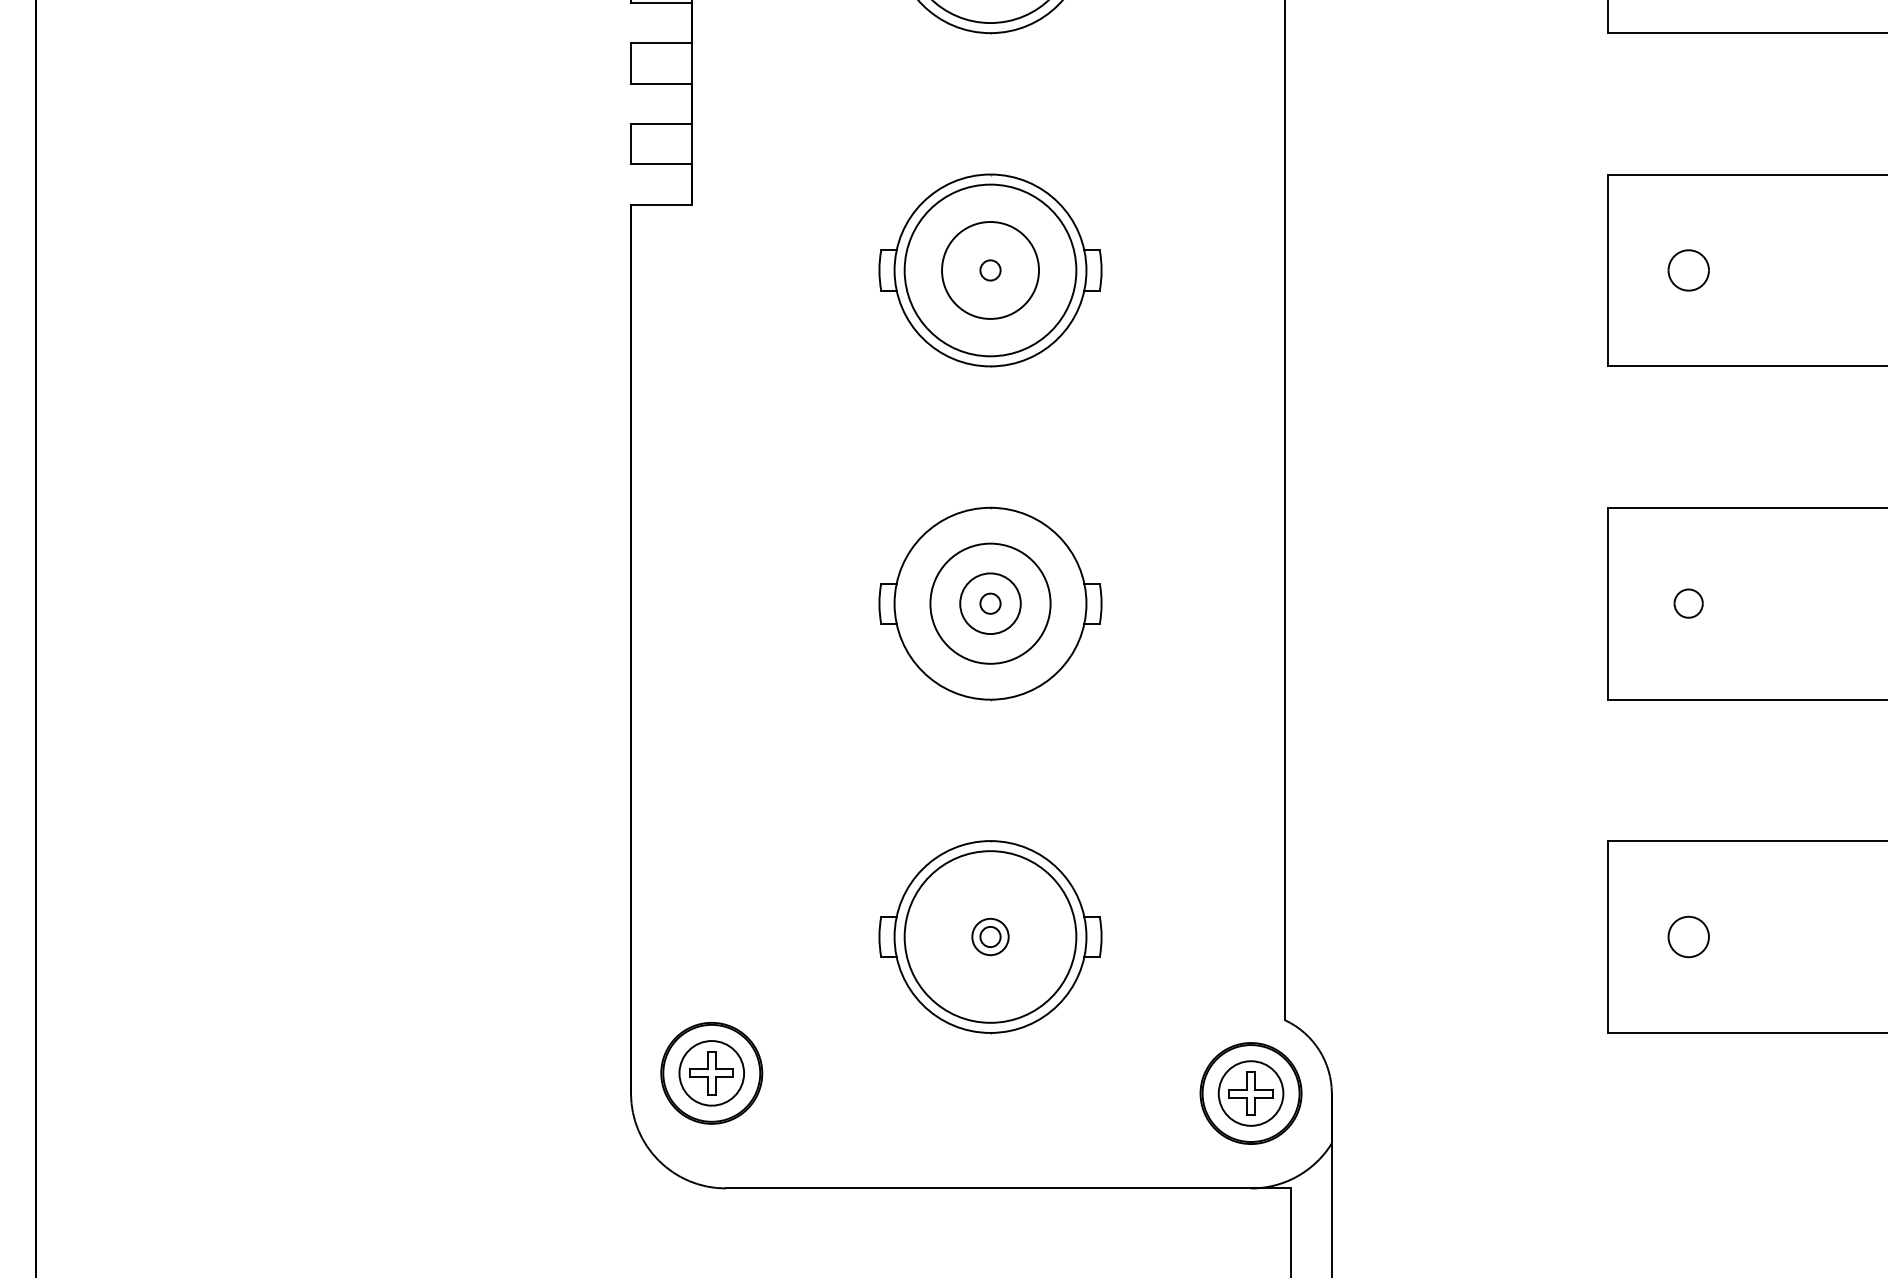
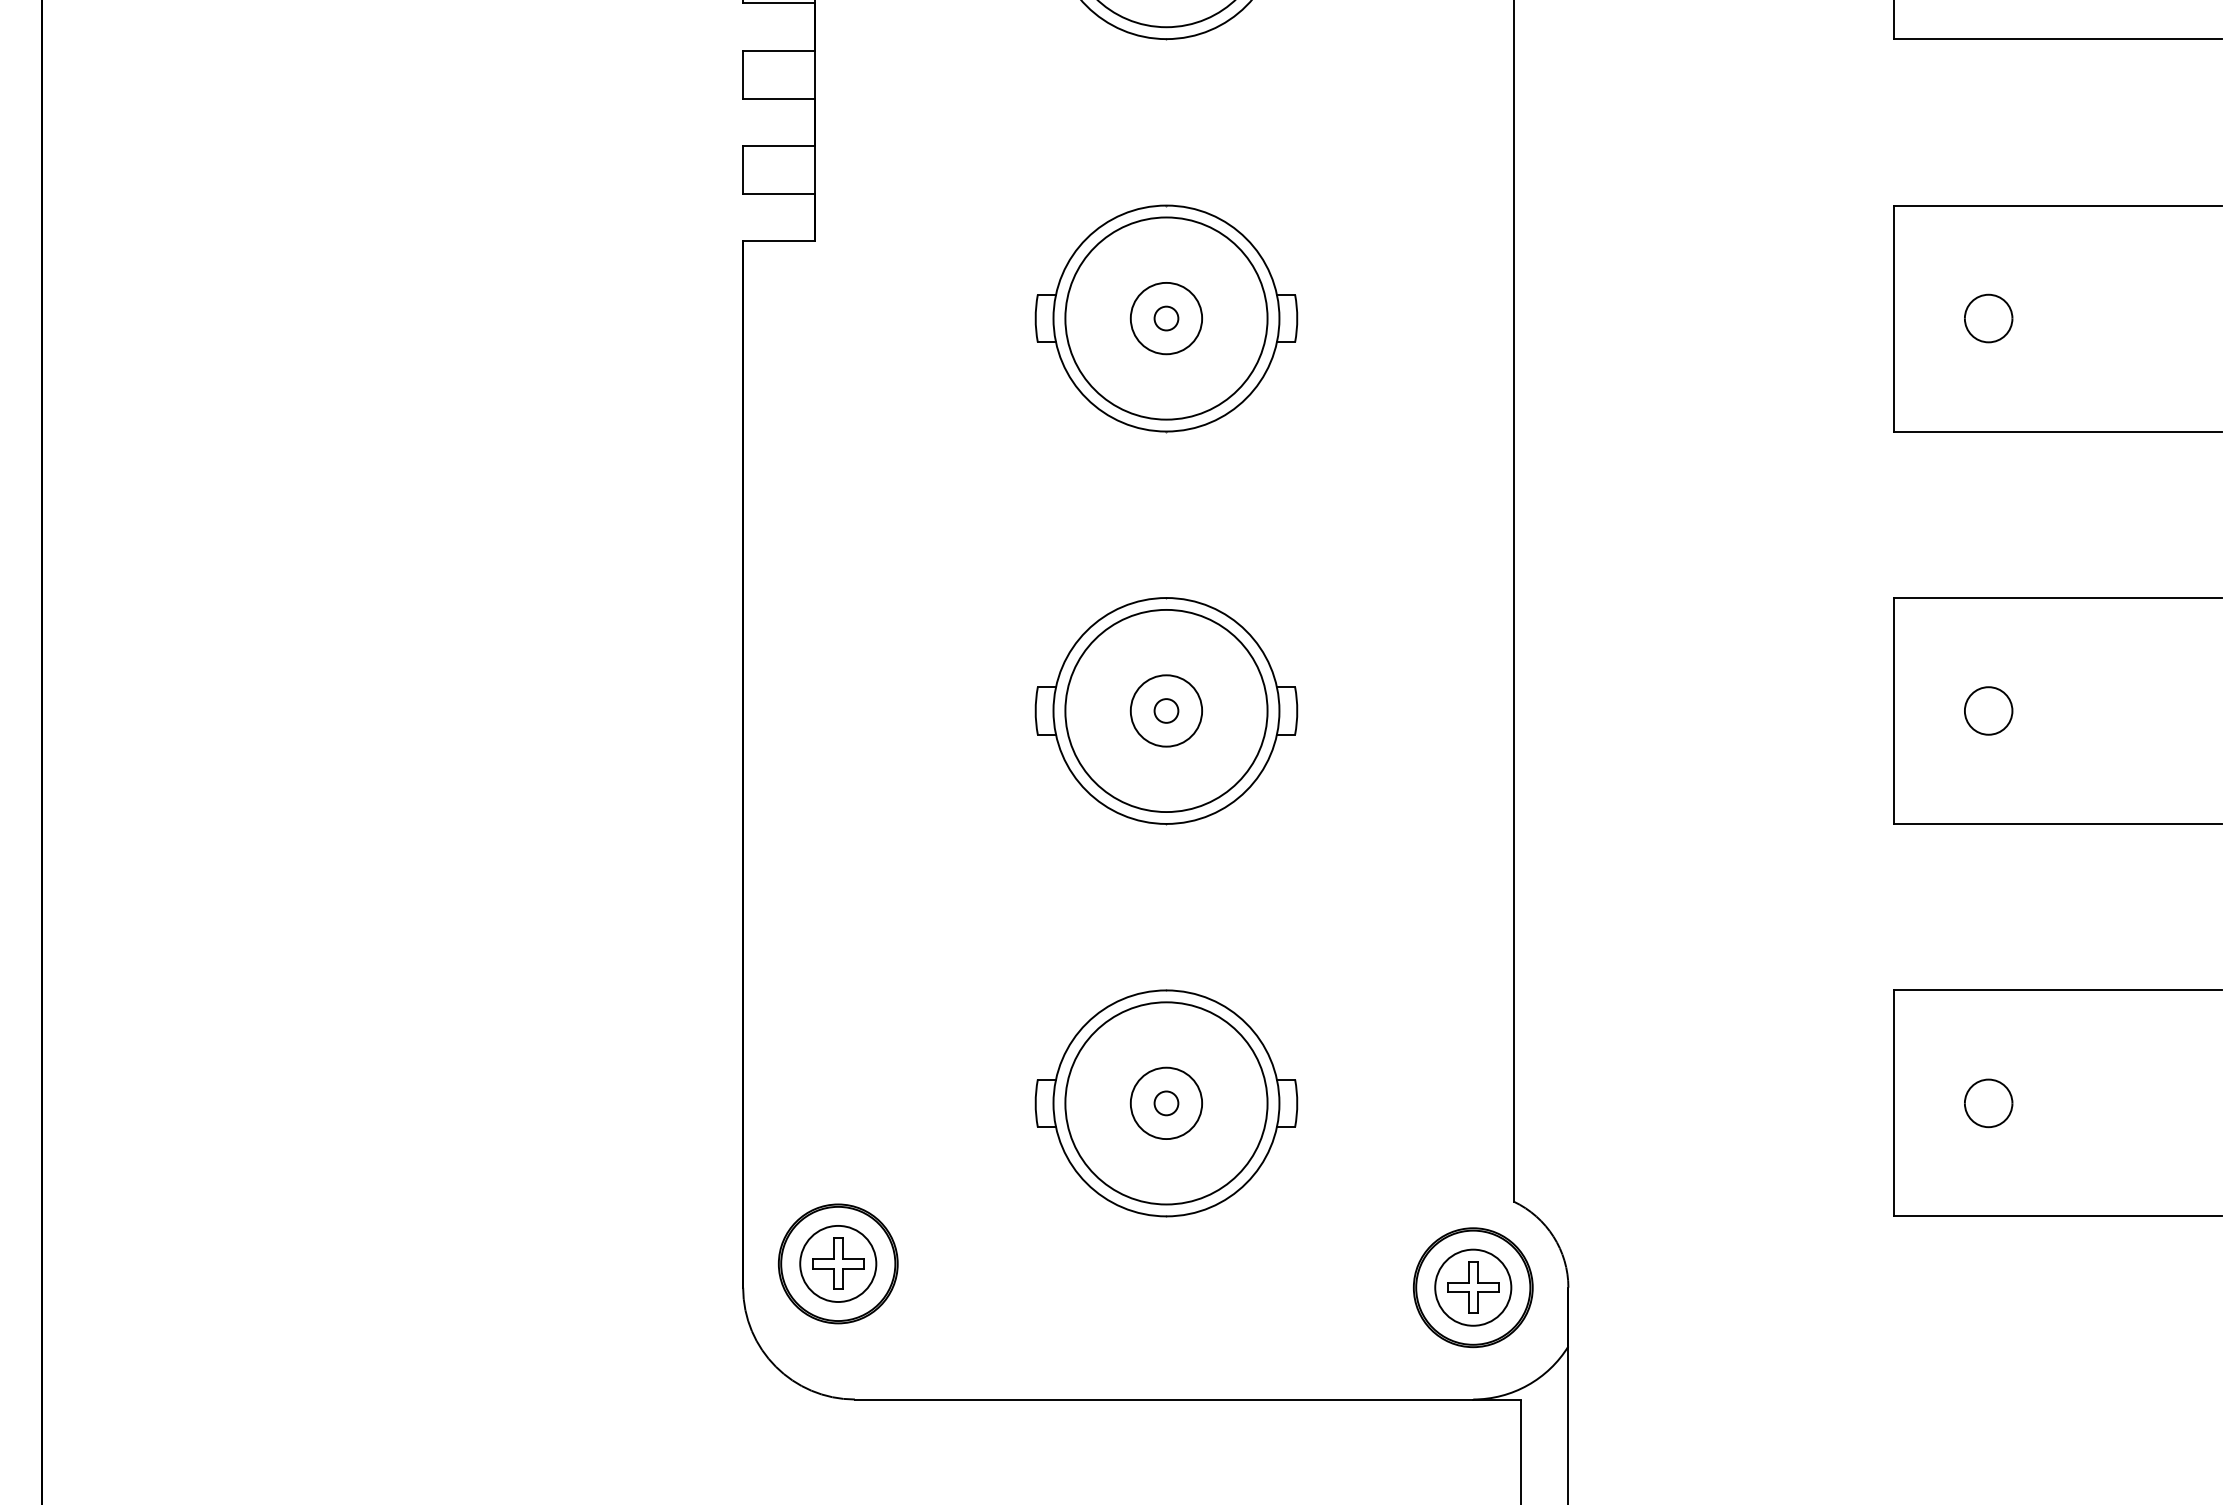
circle: (990, 270) -> (1166, 318), size x0.62
circle: (990, 603) -> (1166, 710), size x1.43
part: (1688, 603) -> (1988, 710), size x1.43
circle: (990, 936) -> (1166, 1102), size x1.67

